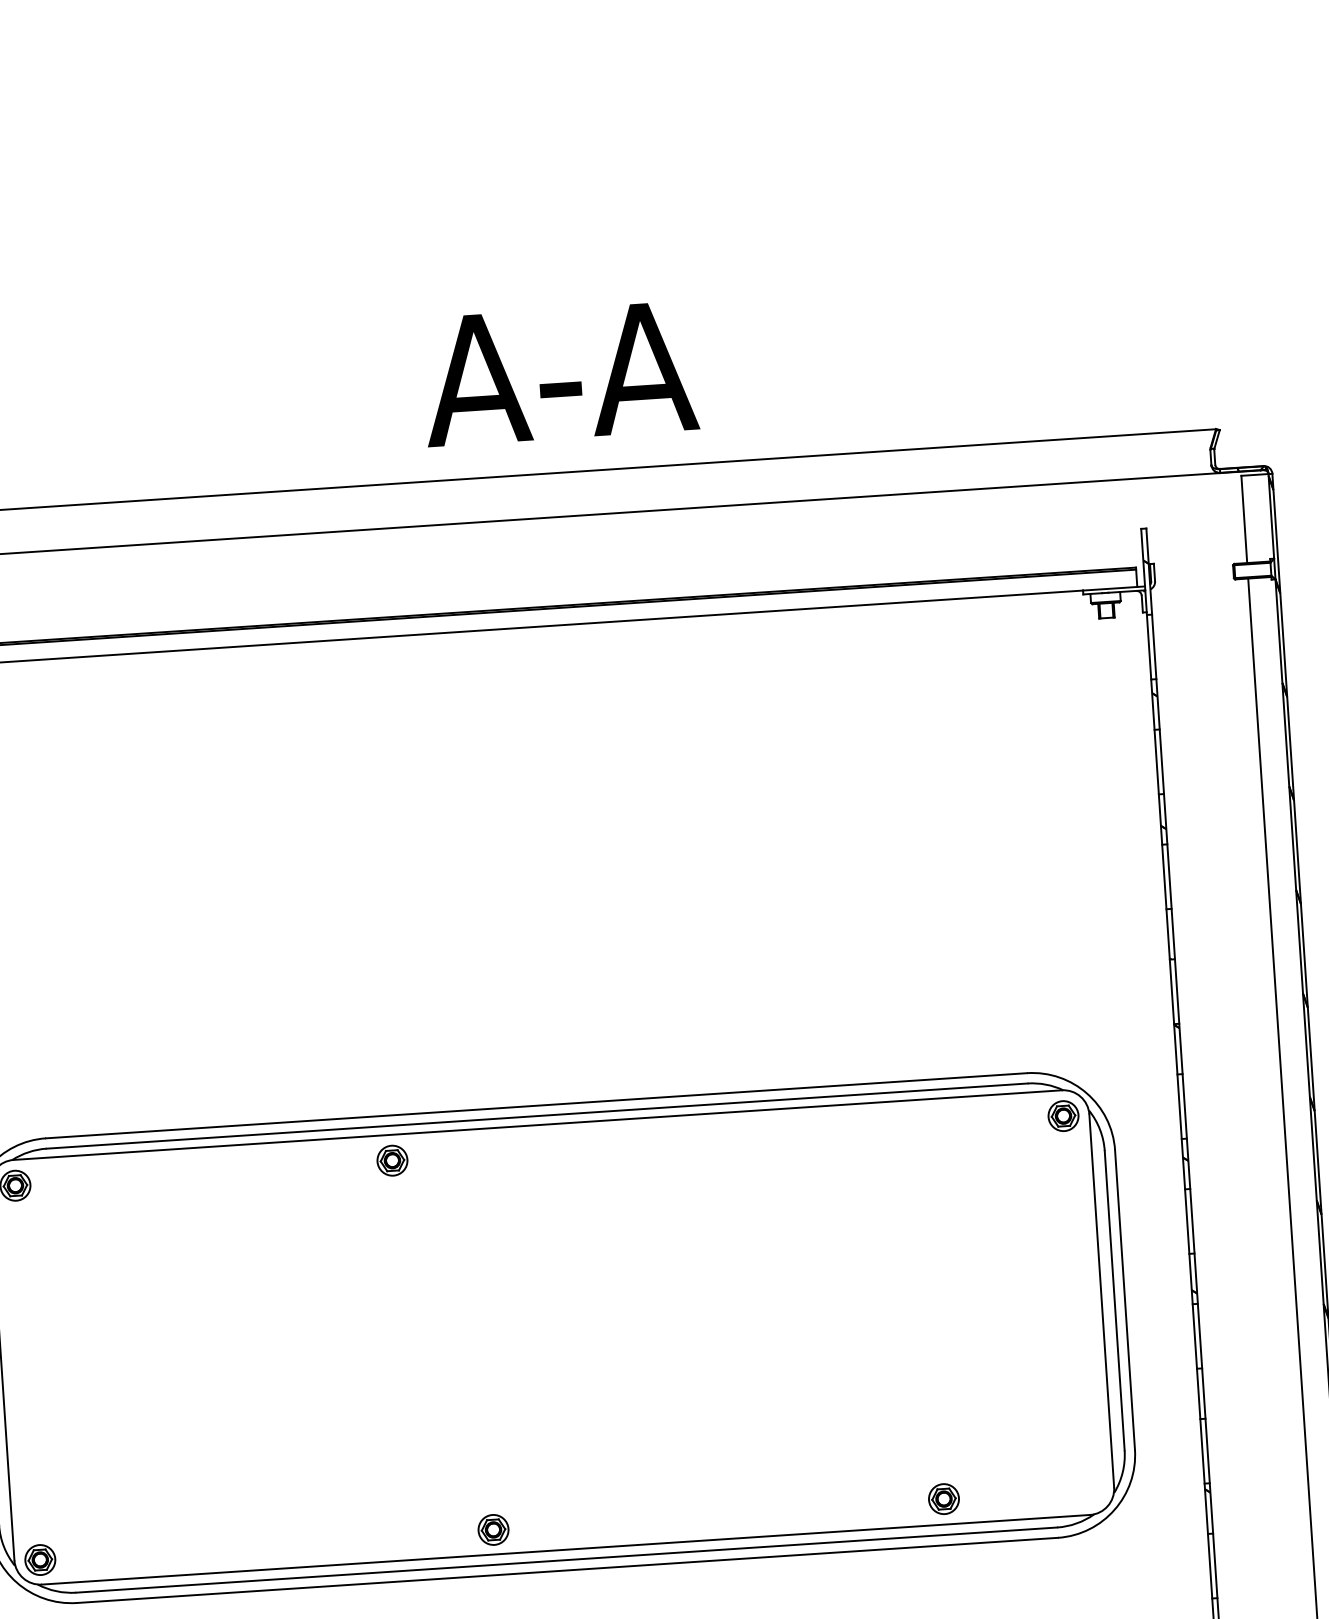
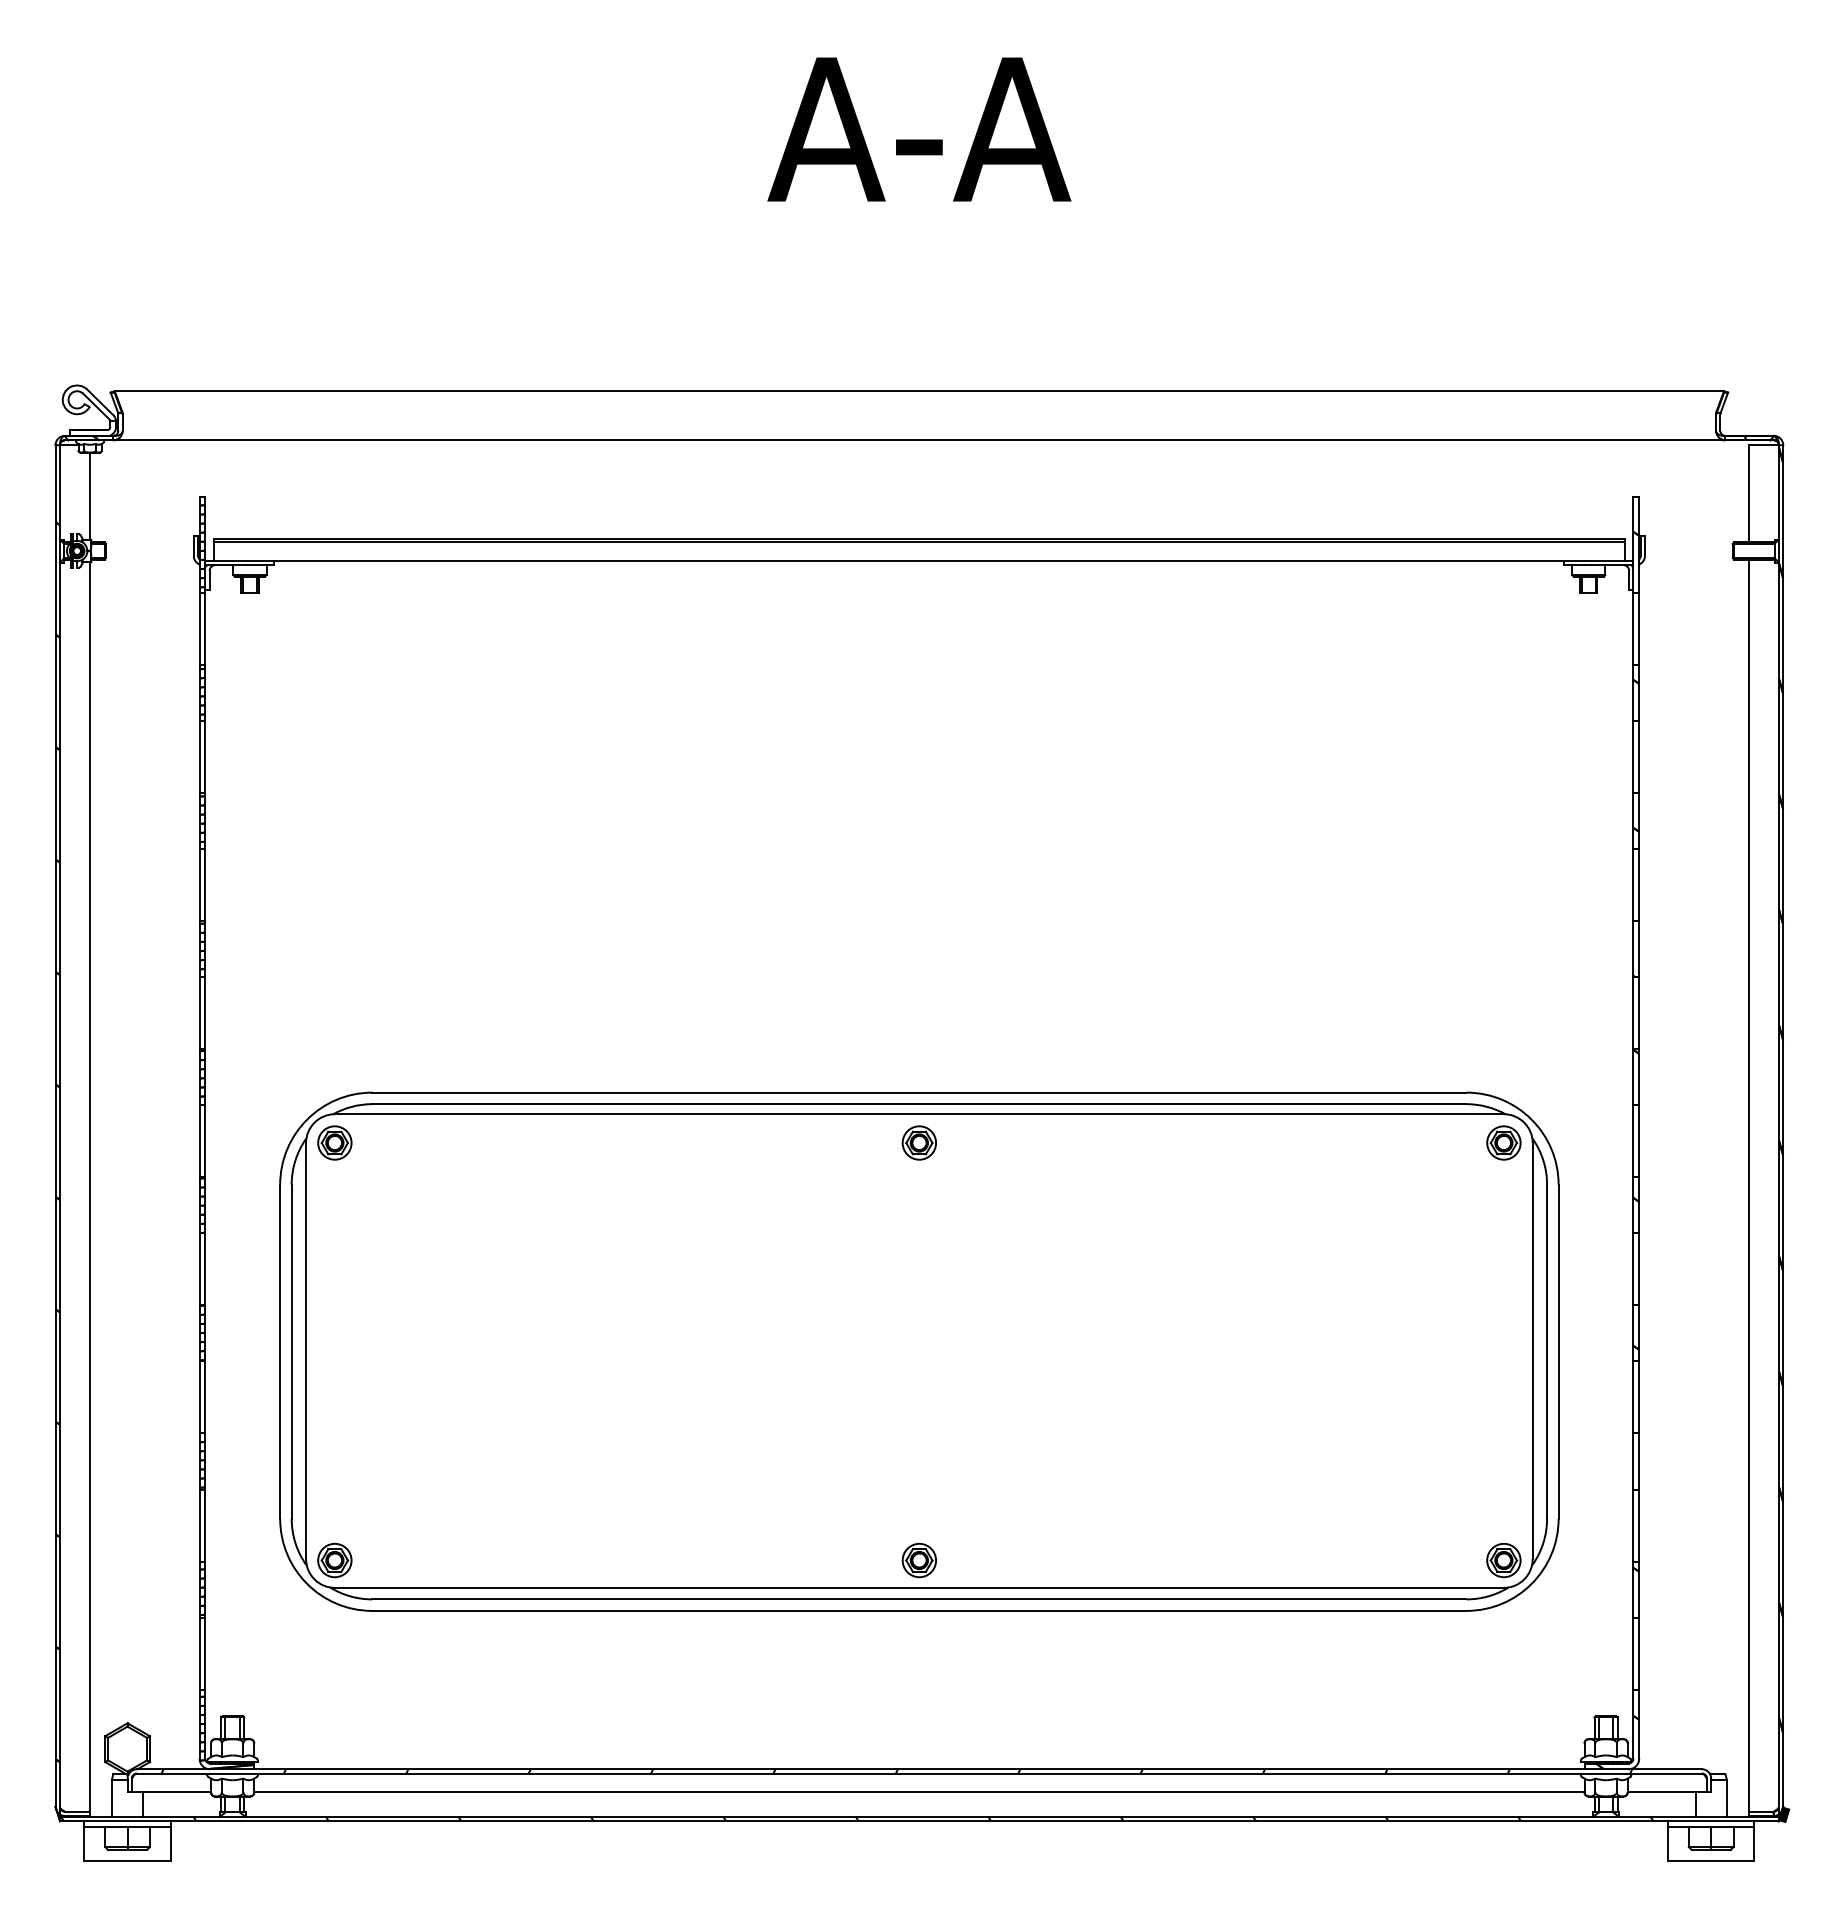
text: (560, 373) -> (919, 129), moved
part: (391, 1160) -> (918, 1142), moved
part: (943, 1499) -> (1503, 1560), moved
part: (492, 1529) -> (918, 1560), moved

